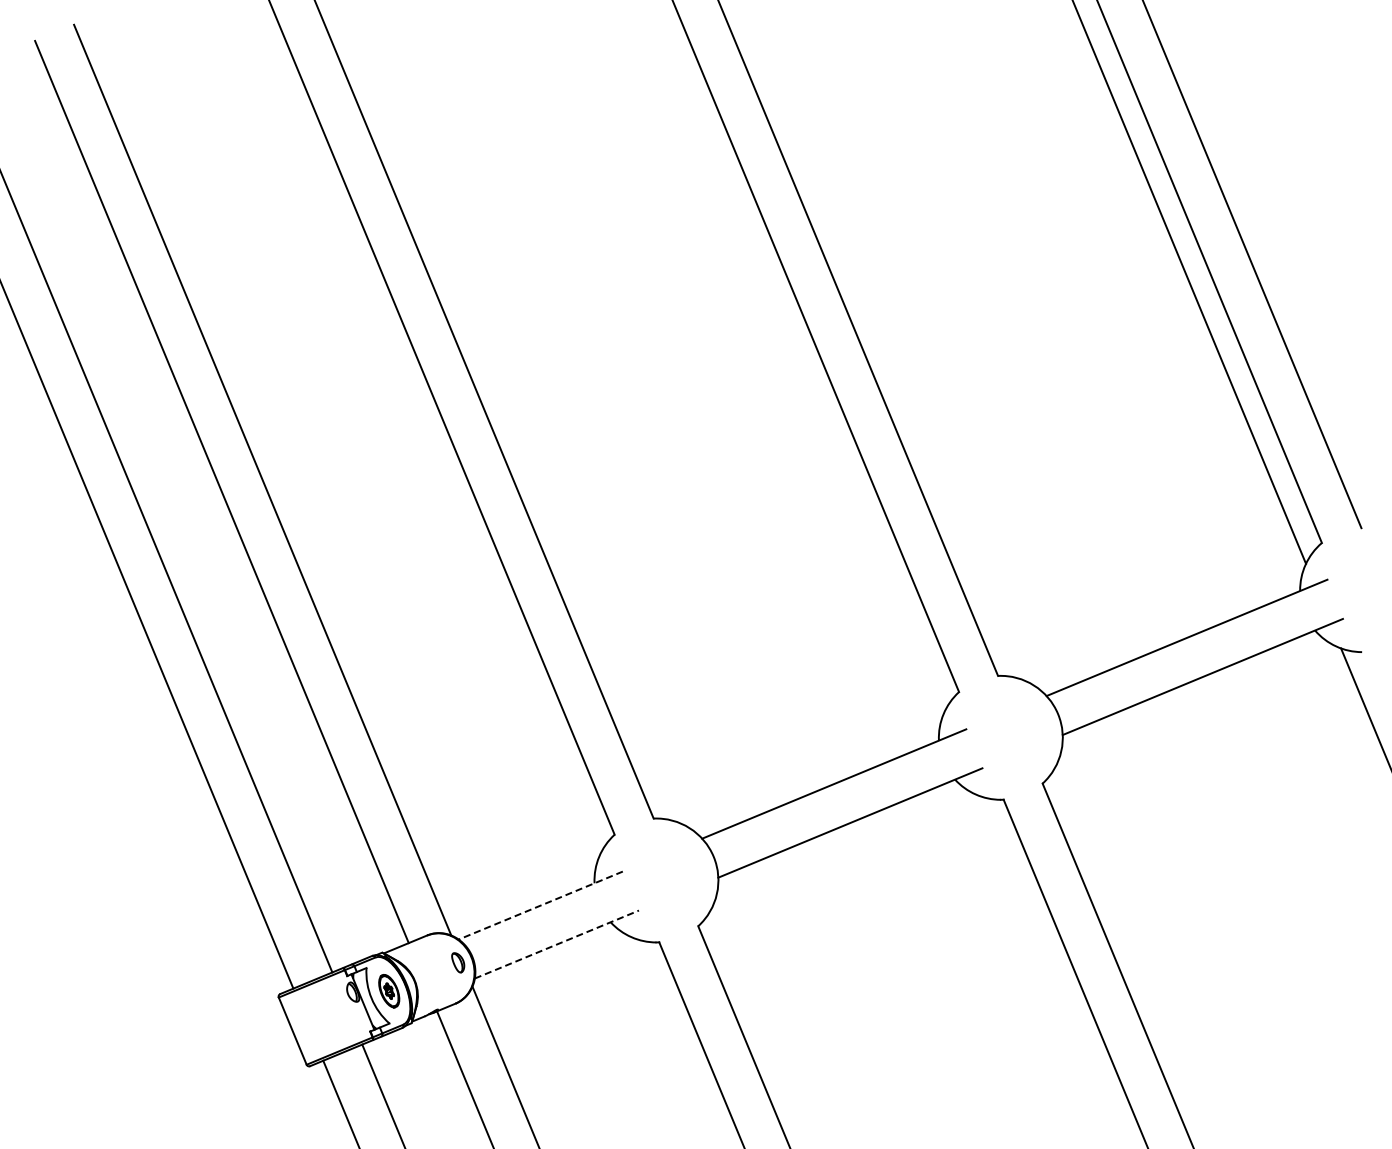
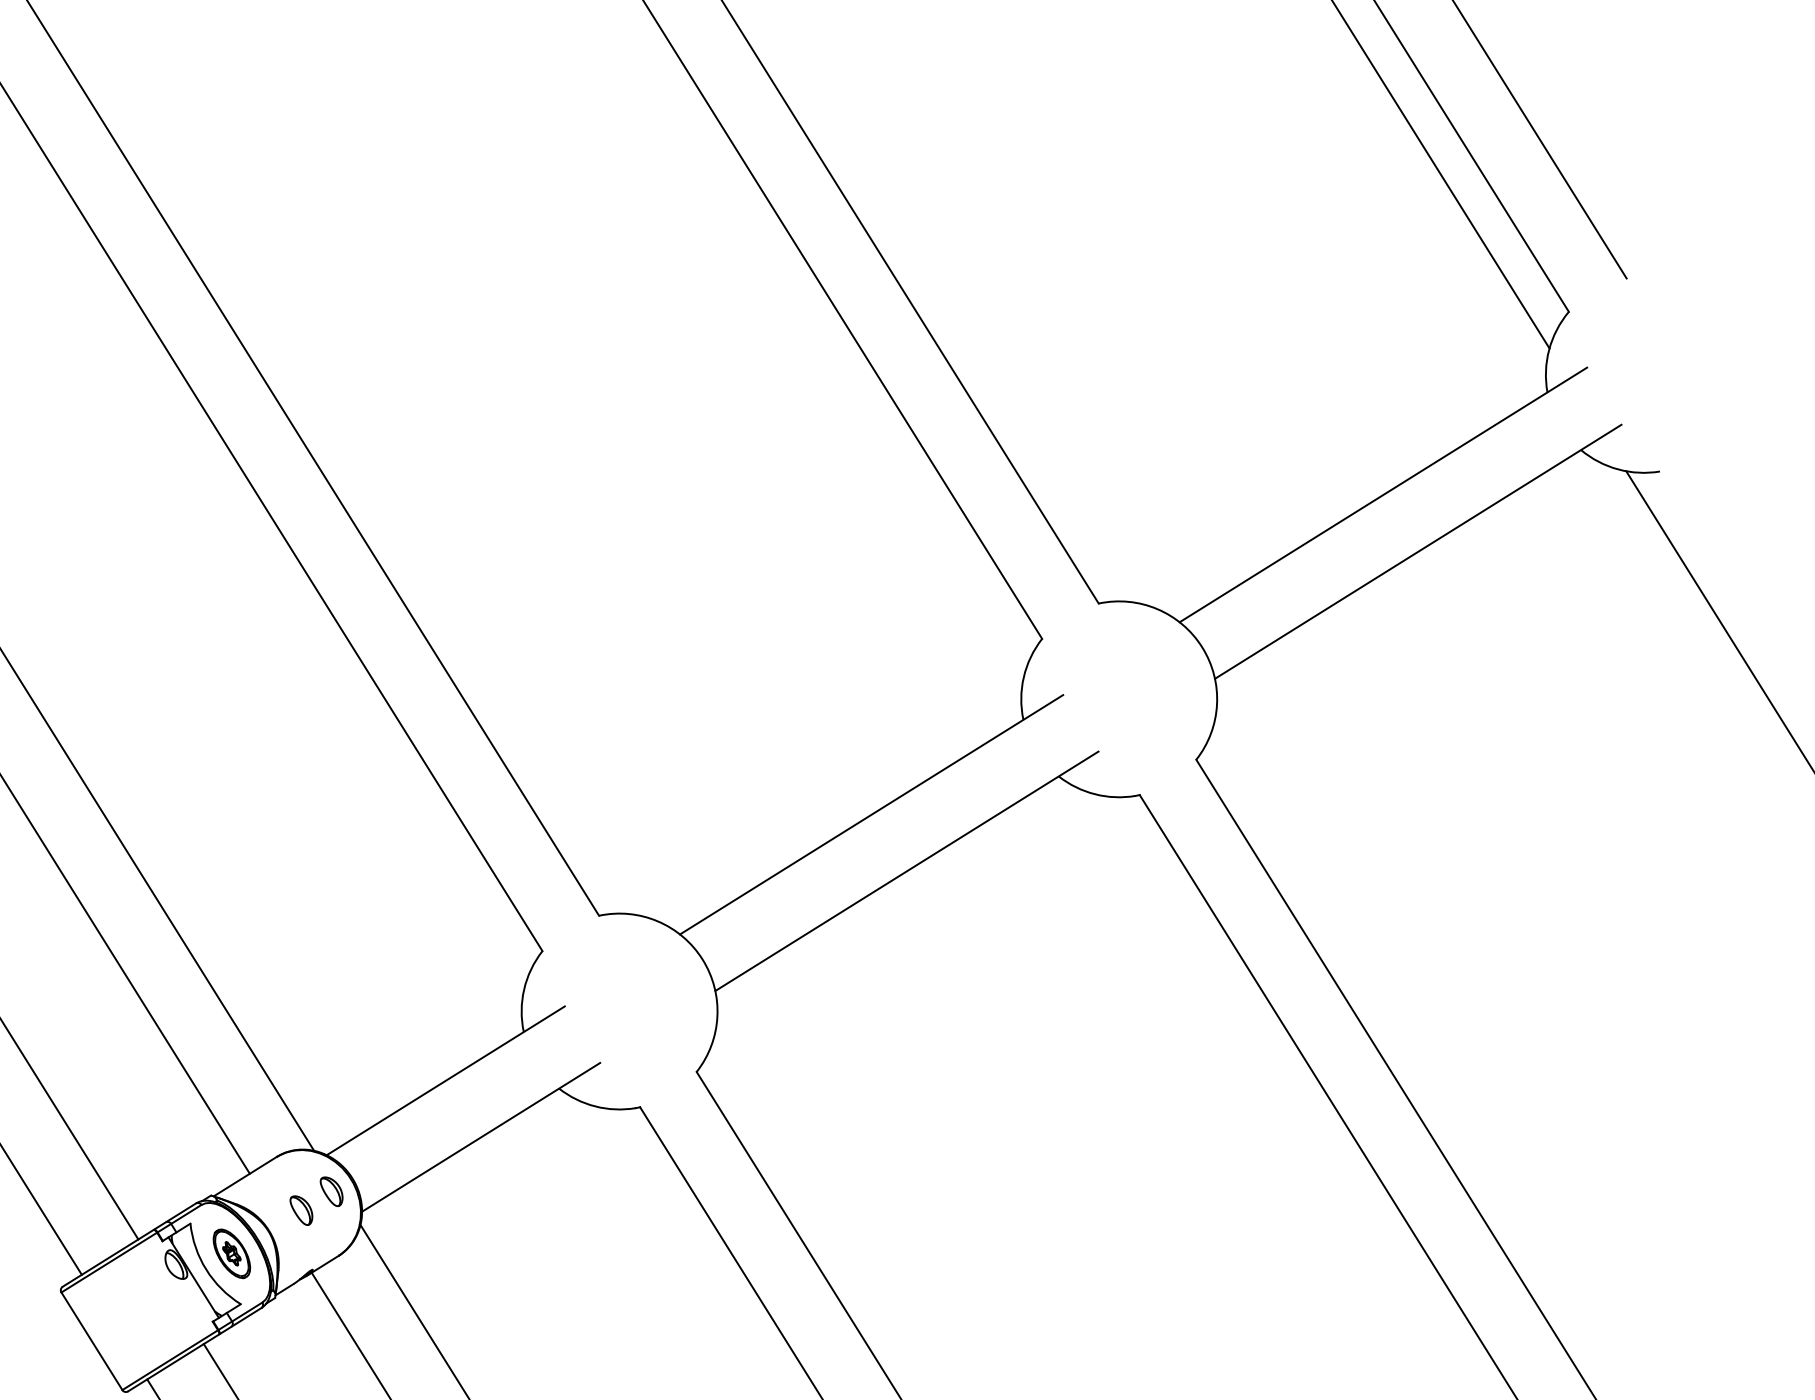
line: (540, 905) -> (445, 1080), dashed -> solid
line: (556, 944) -> (480, 1137), dashed -> solid
part: (437, 970) -> (301, 1208), added

